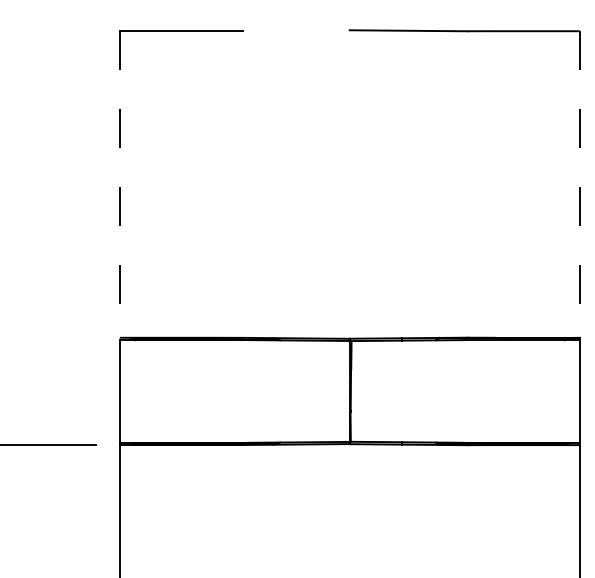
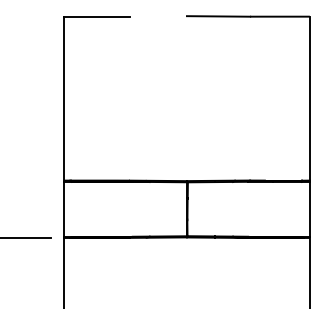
line: (120, 184) -> (64, 98), dashed -> solid
line: (578, 184) -> (309, 98), dashed -> solid

